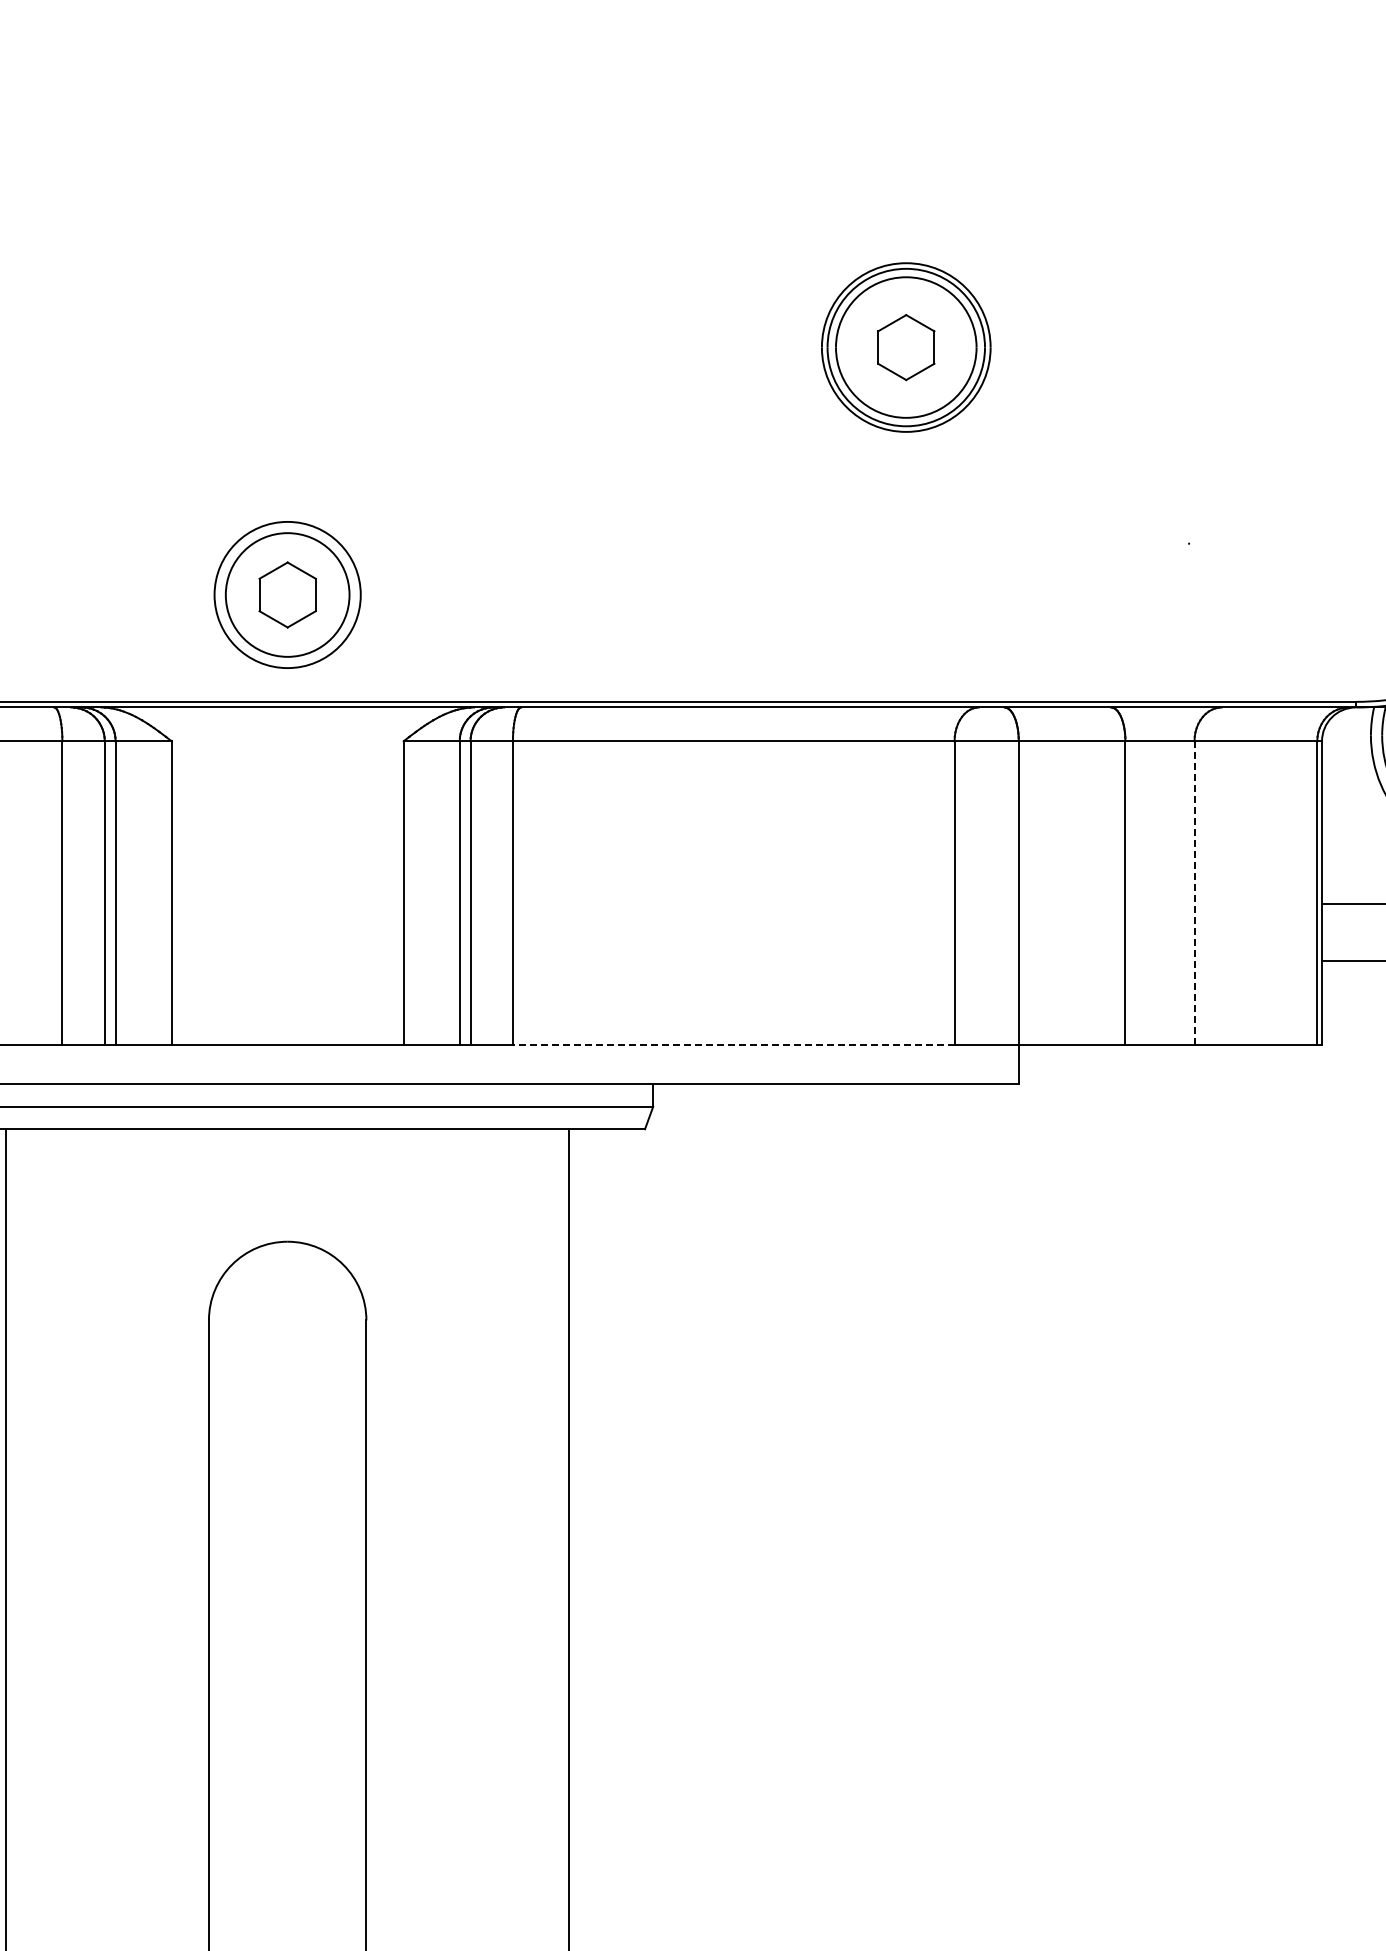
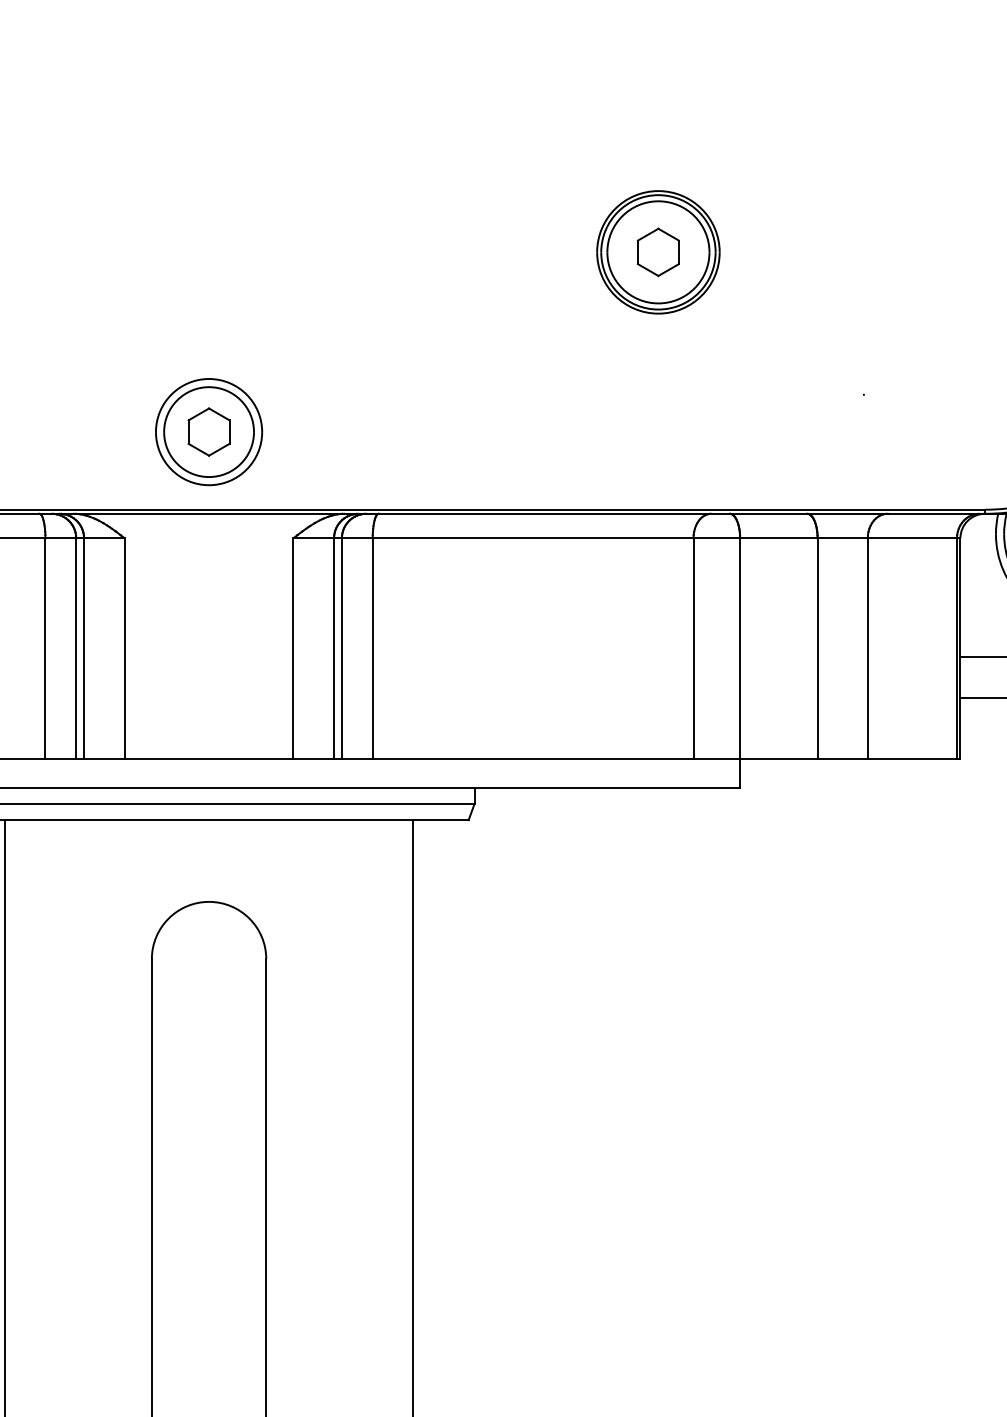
line: (1194, 893) -> (867, 648), dashed -> solid
line: (733, 1044) -> (532, 758), dashed -> solid

